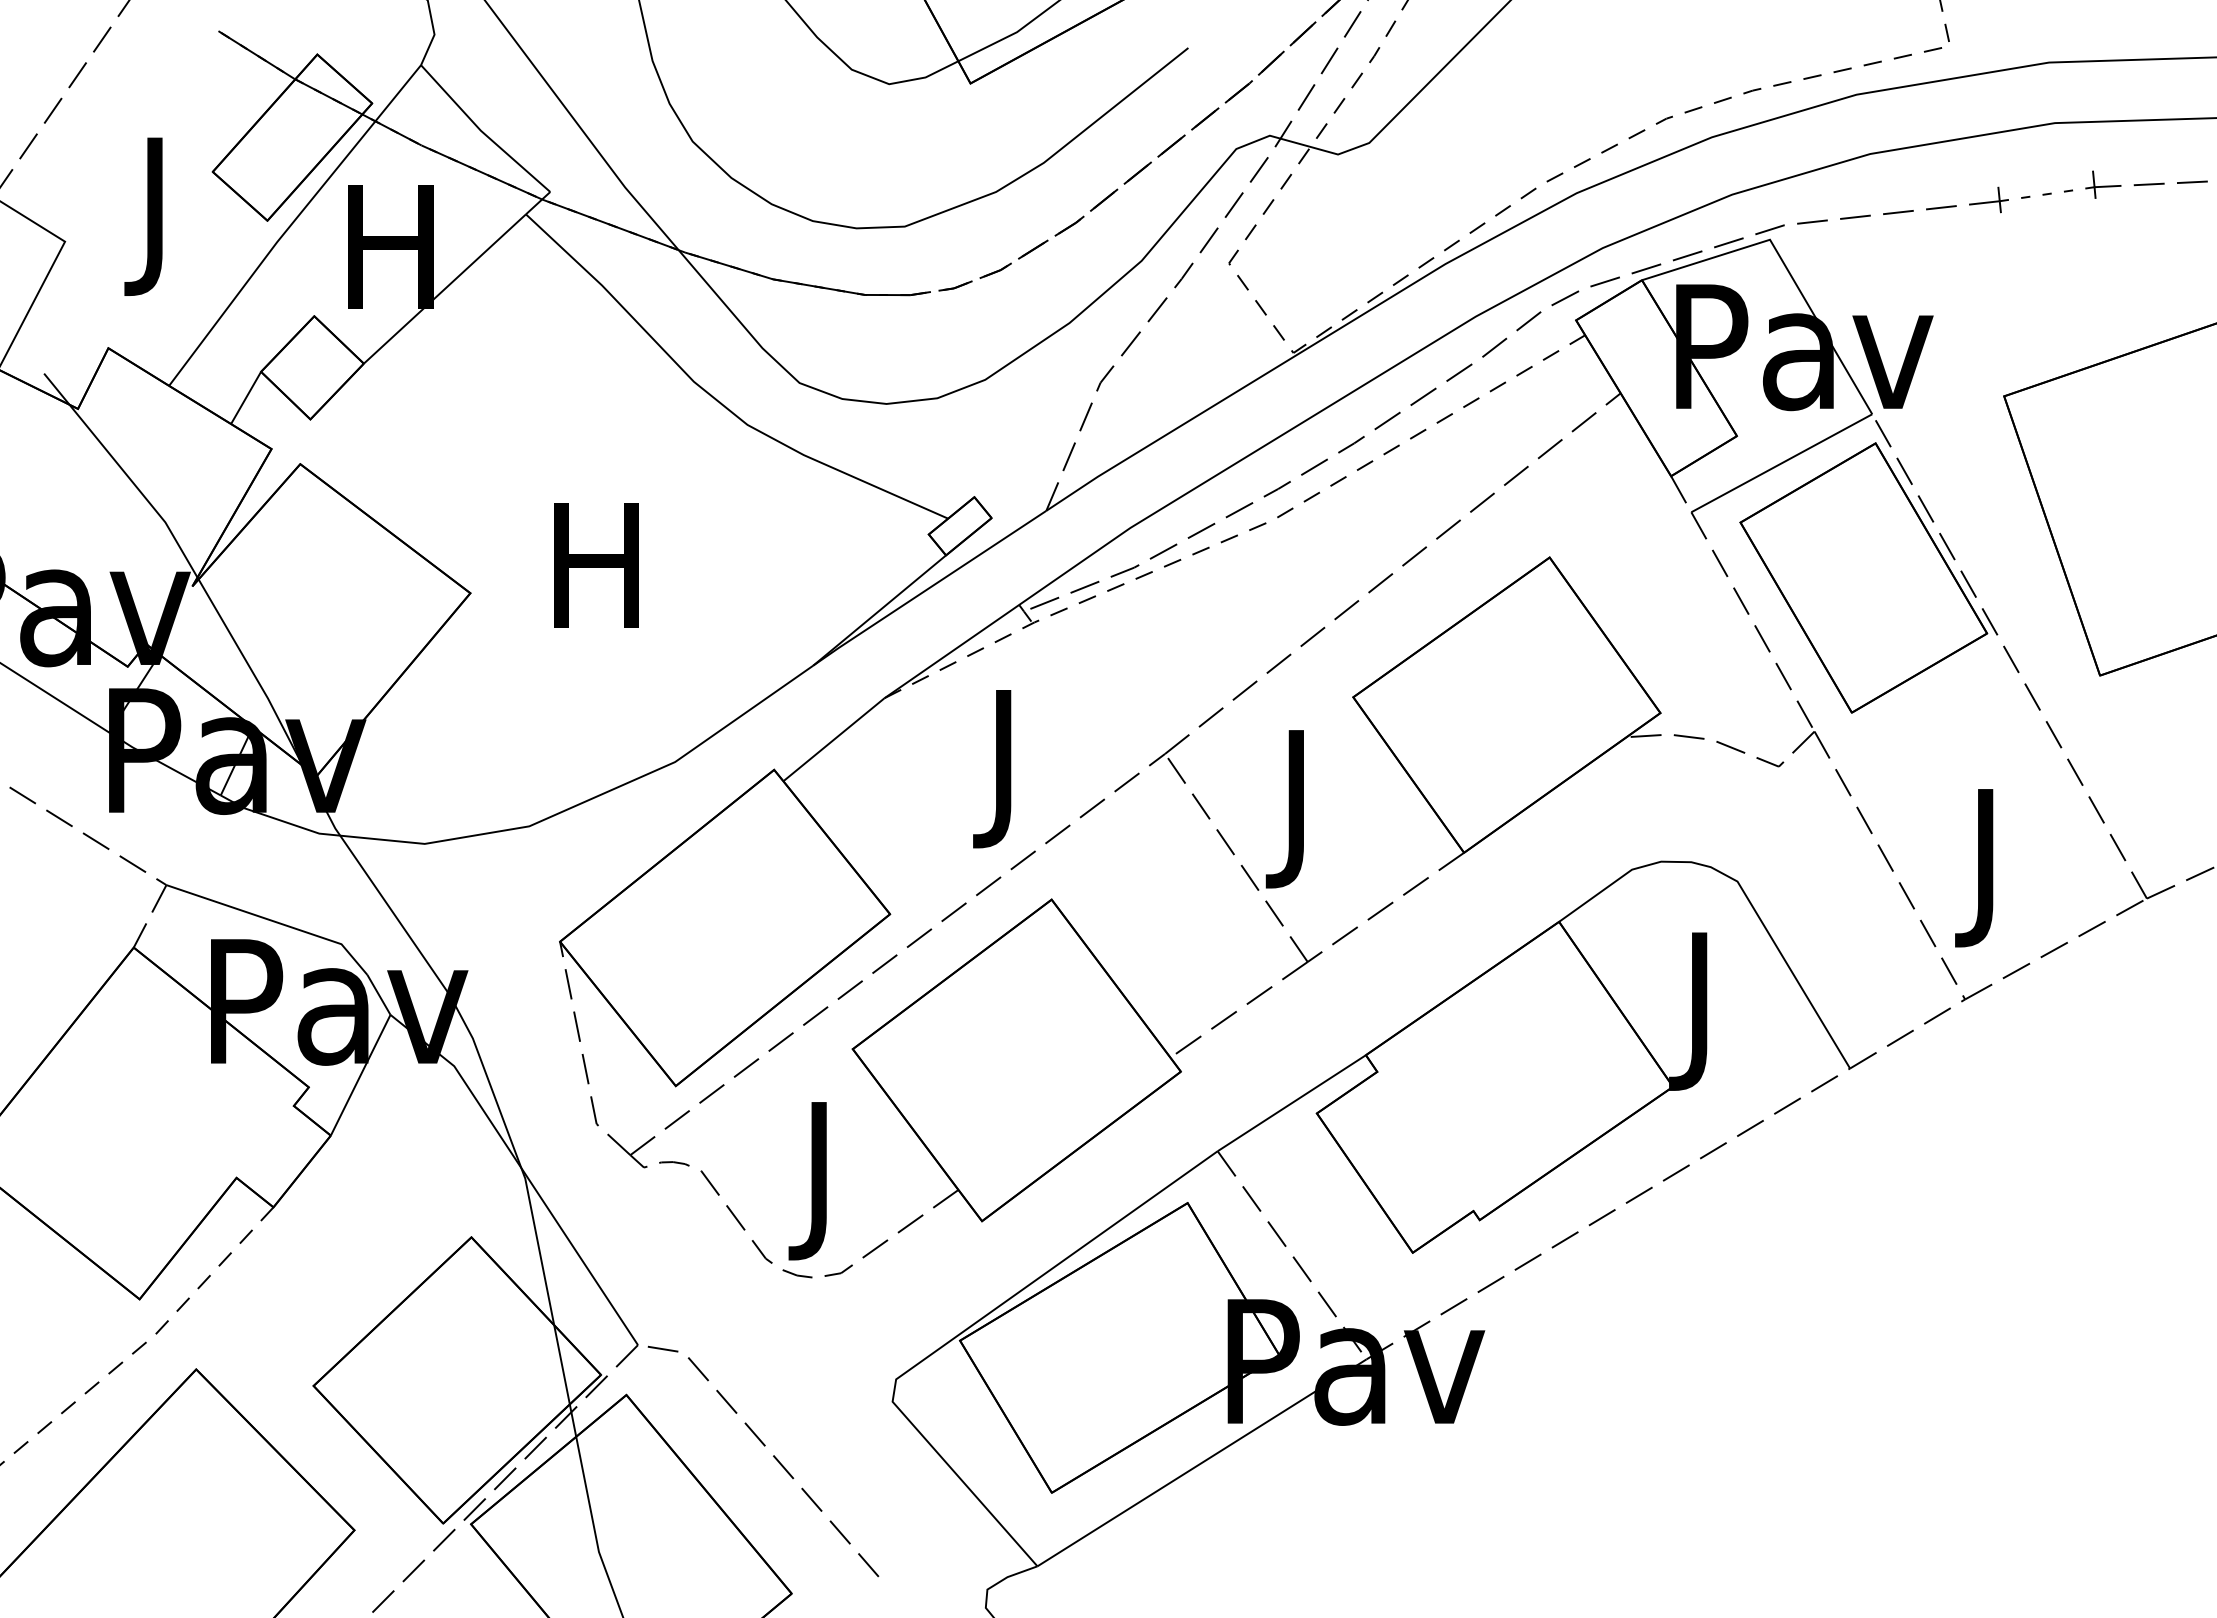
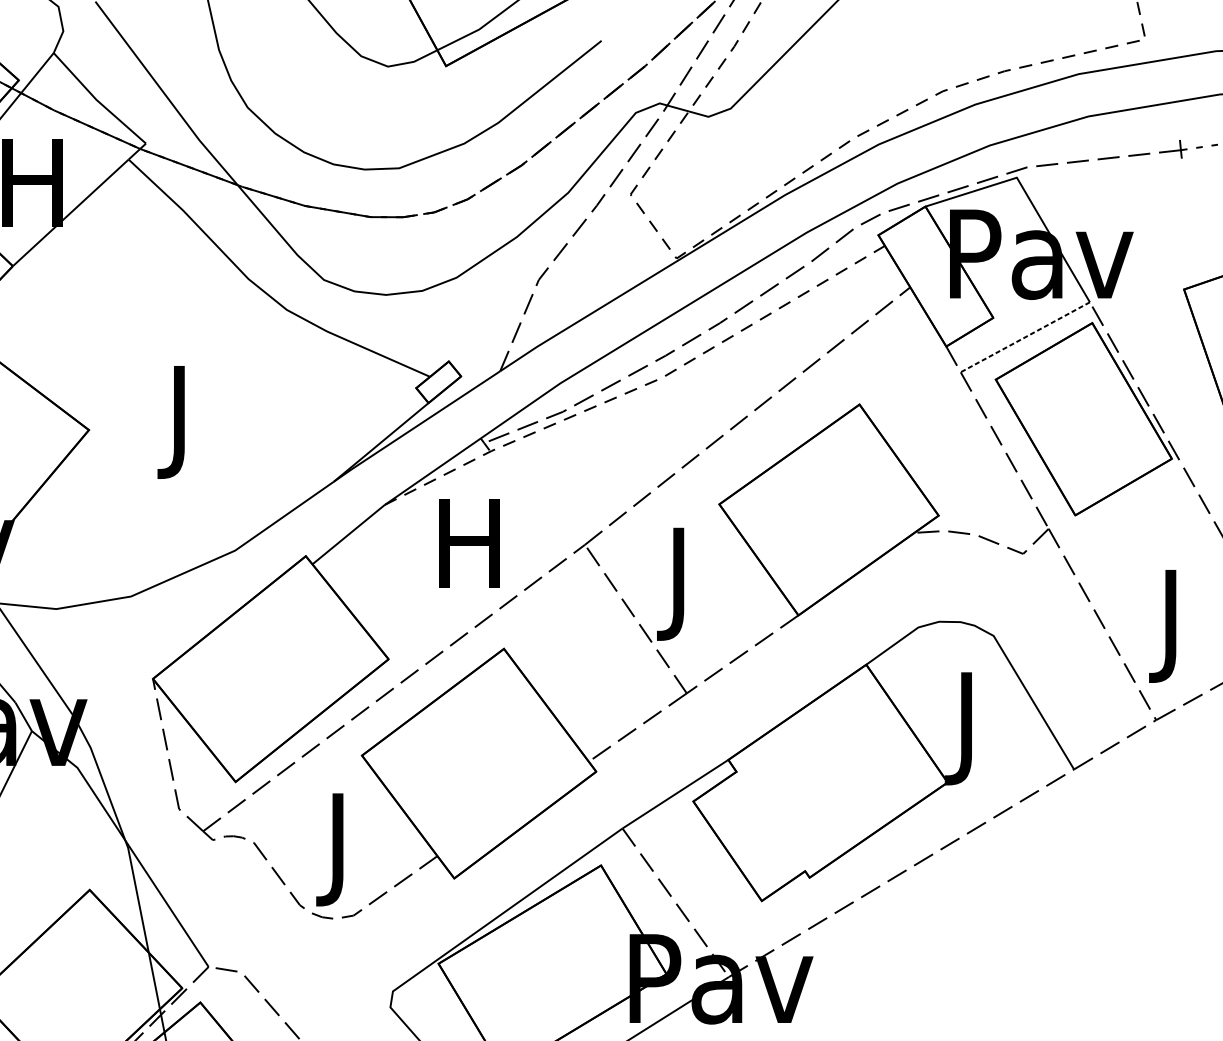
line: (1781, 463) -> (1025, 337), solid -> dashed
text: (596, 582) -> (179, 422), H -> J
text: (1003, 769) -> (469, 555), J -> H

